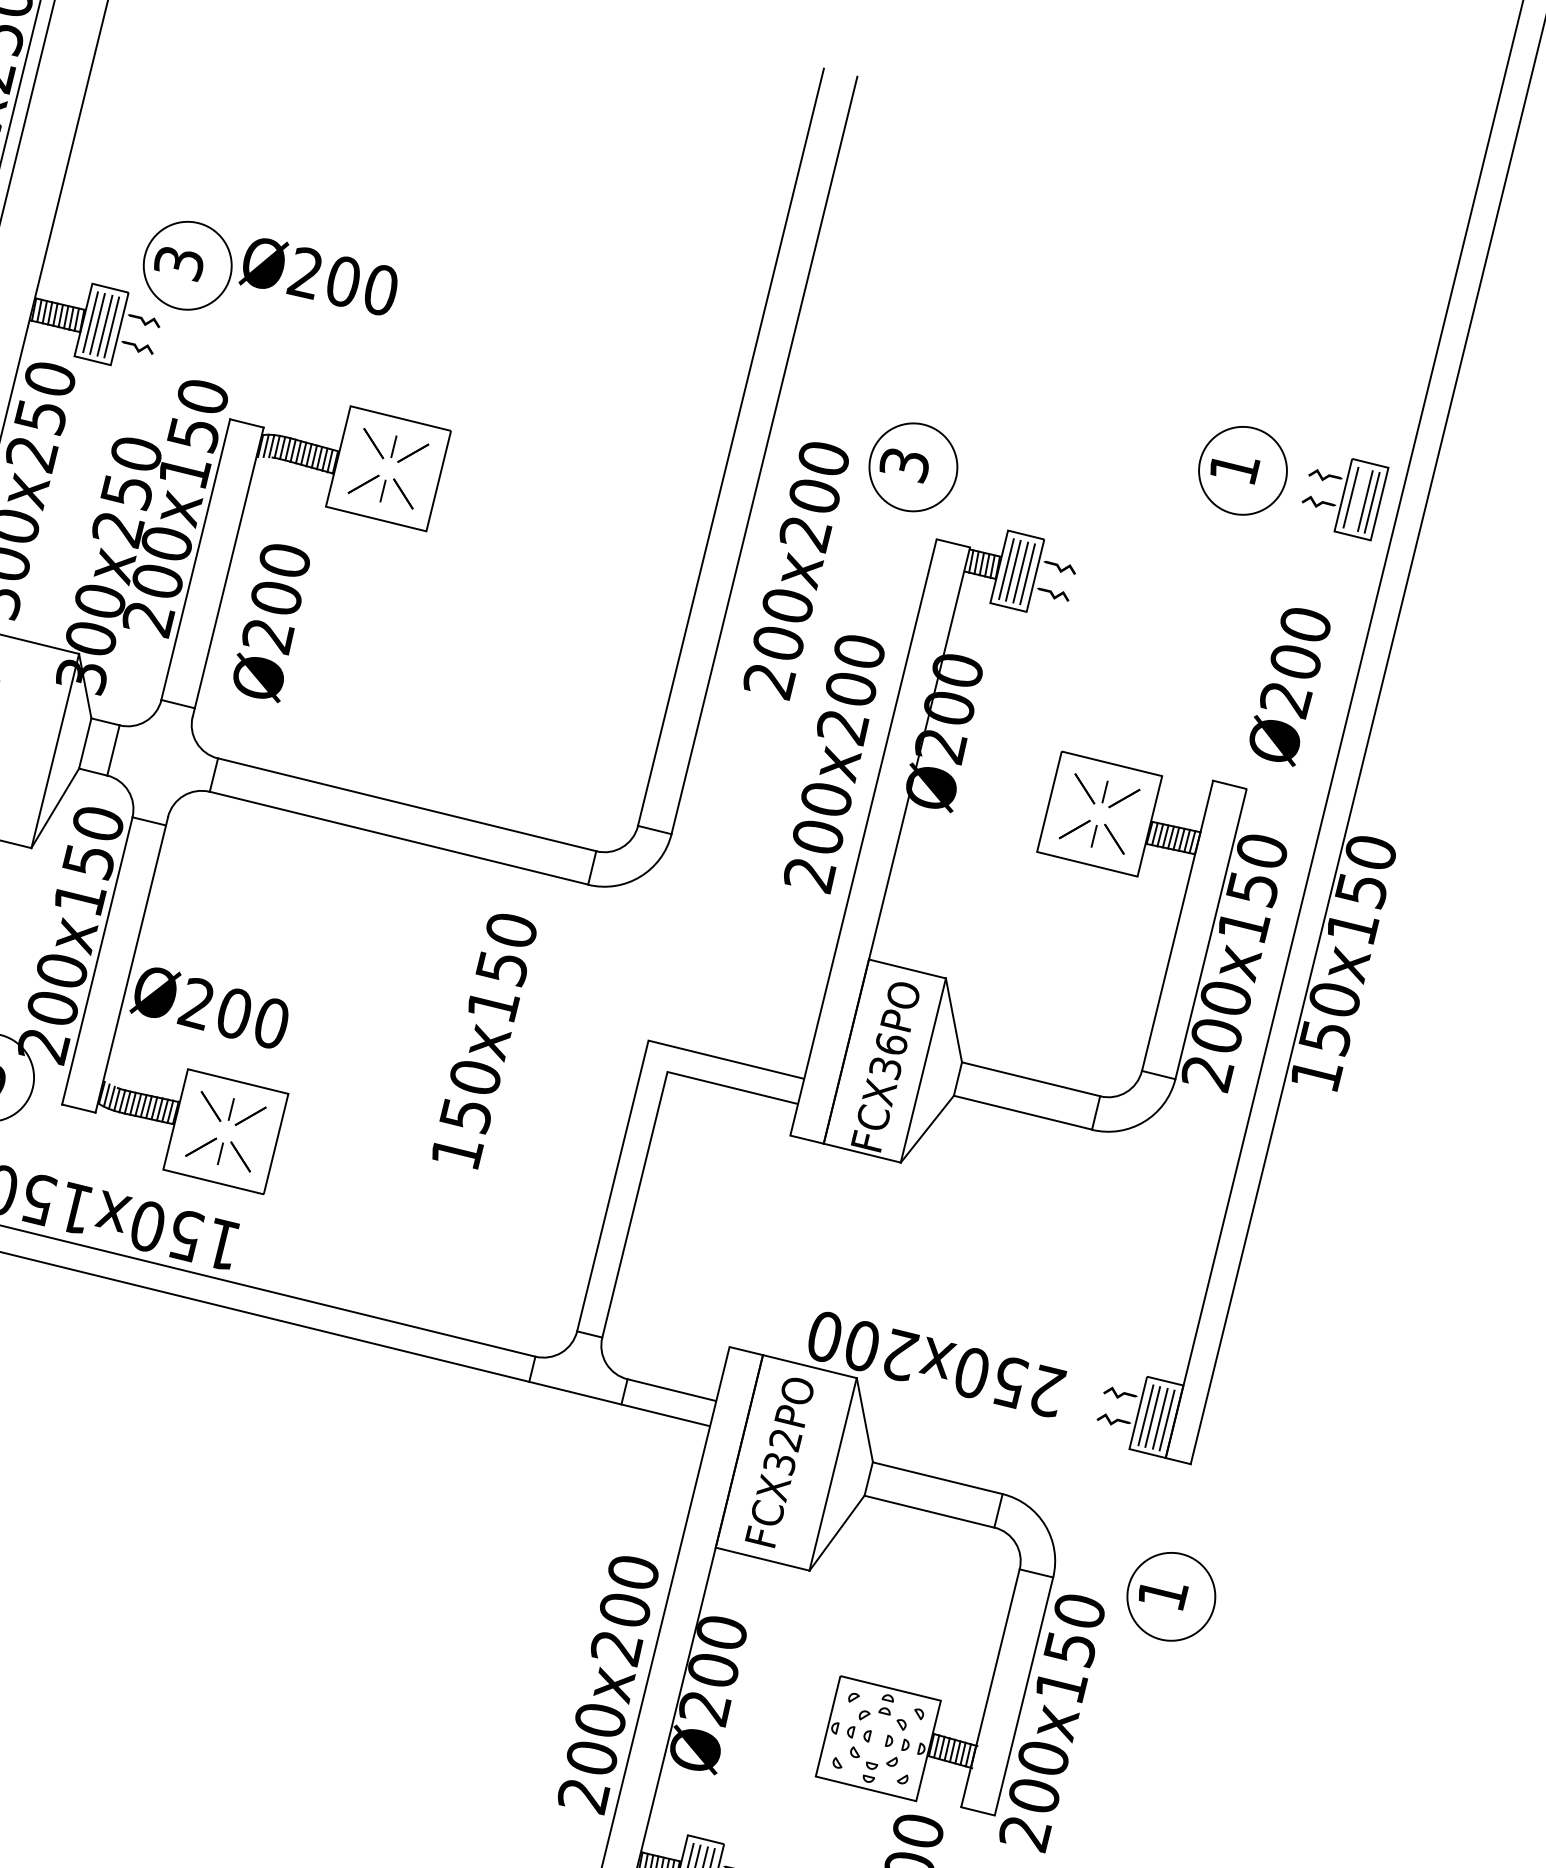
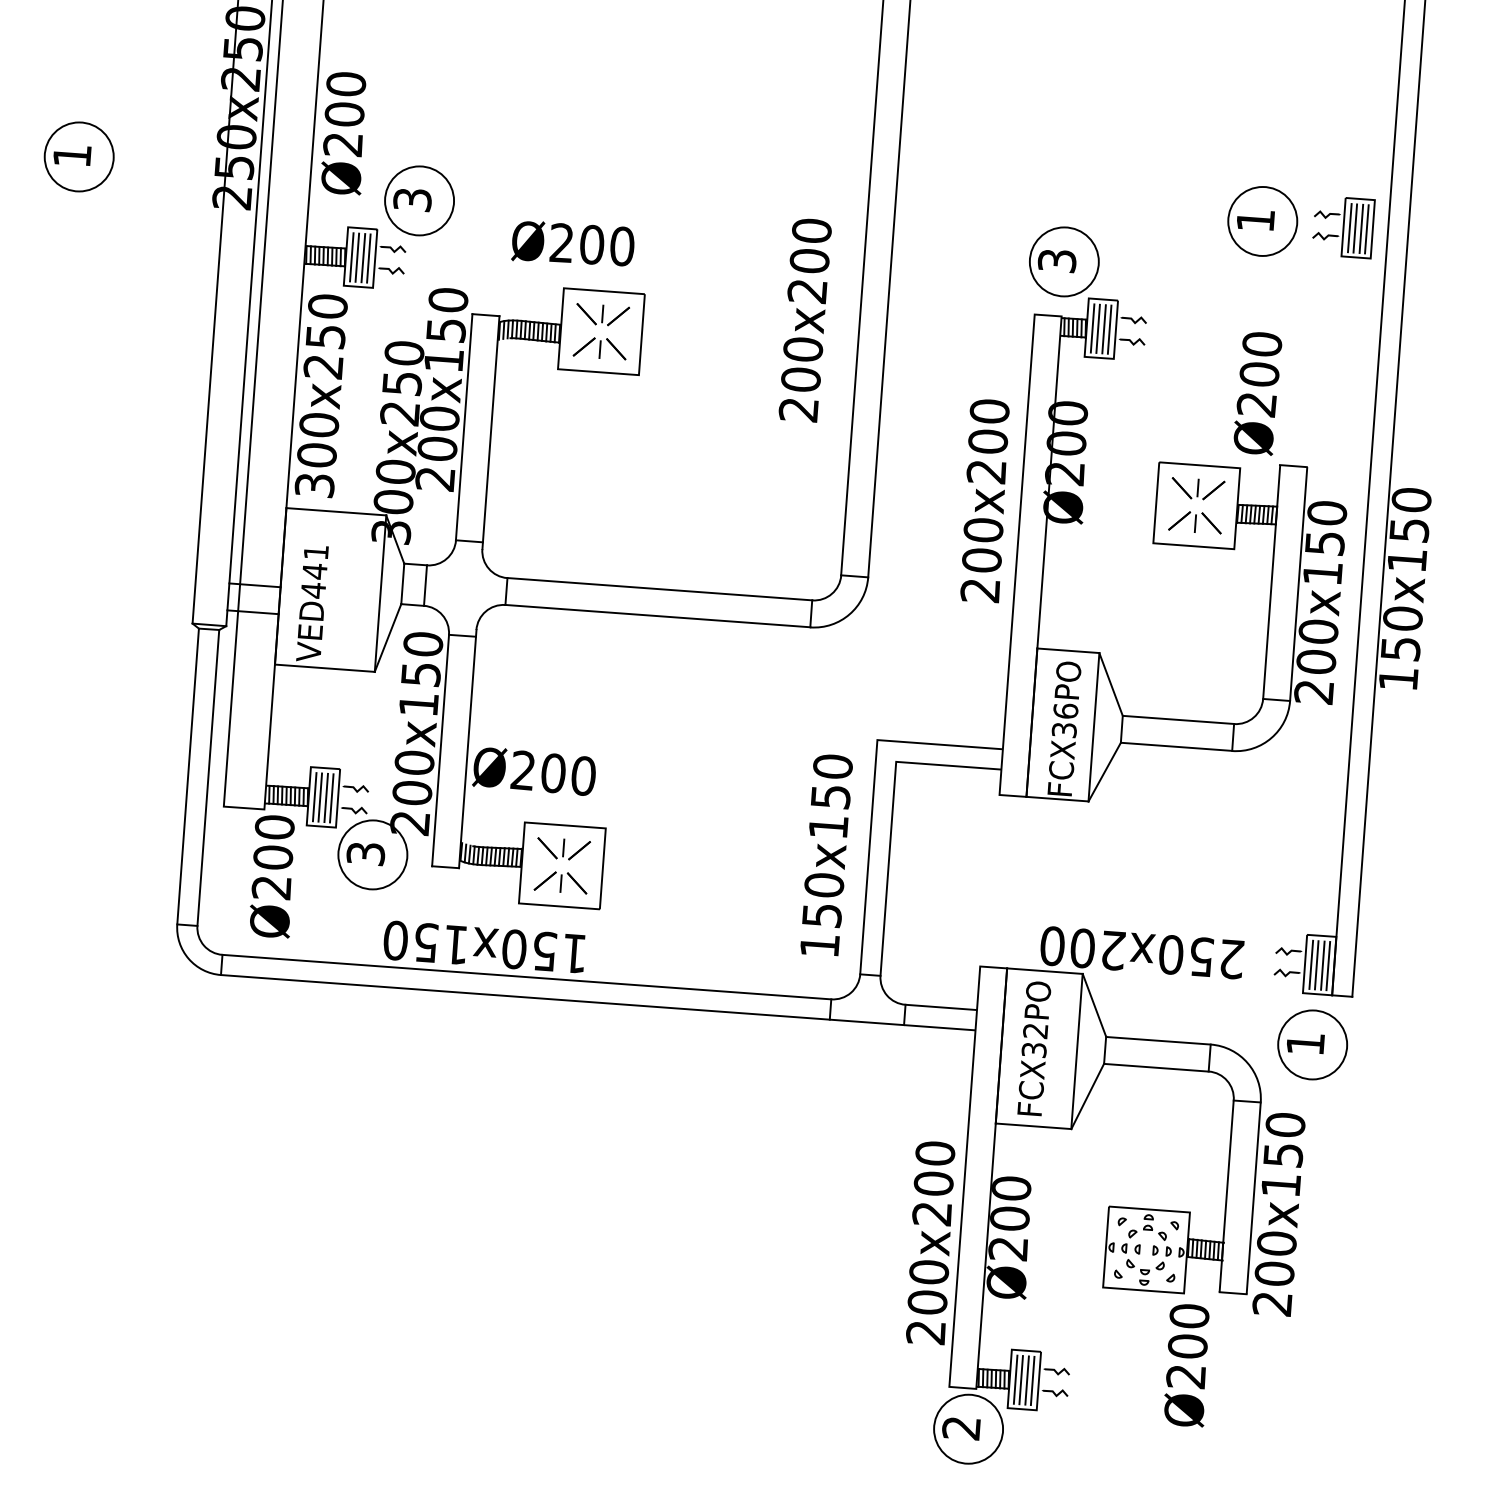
text: (319, 275) -> (572, 243), moved
part: (913, 466) -> (1064, 261), moved
line: (1358, 499) -> (1355, 228), added
text: (795, 569) -> (804, 320), moved
text: (270, 621) -> (343, 133), moved
text: (1289, 685) -> (1257, 393), moved
text: (484, 1040) -> (826, 855), moved
part: (1171, 1596) -> (1312, 1044), moved

